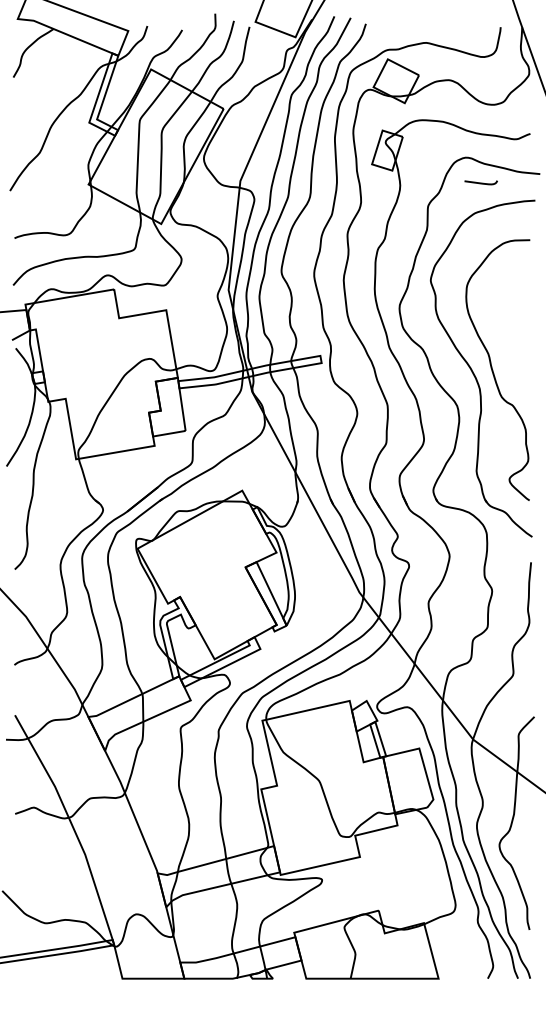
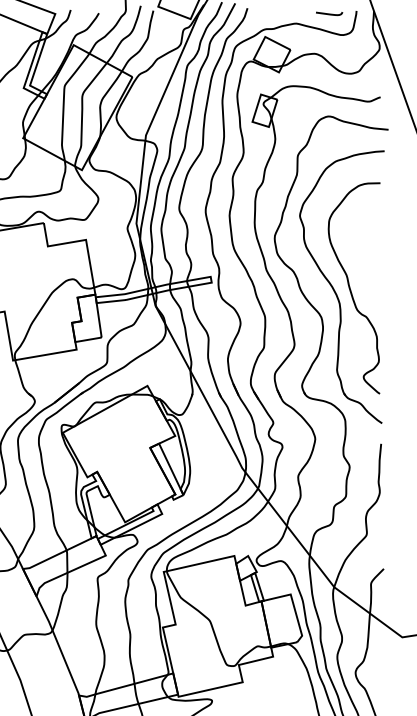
curve: (480, 182) -> (328, 13), moved

